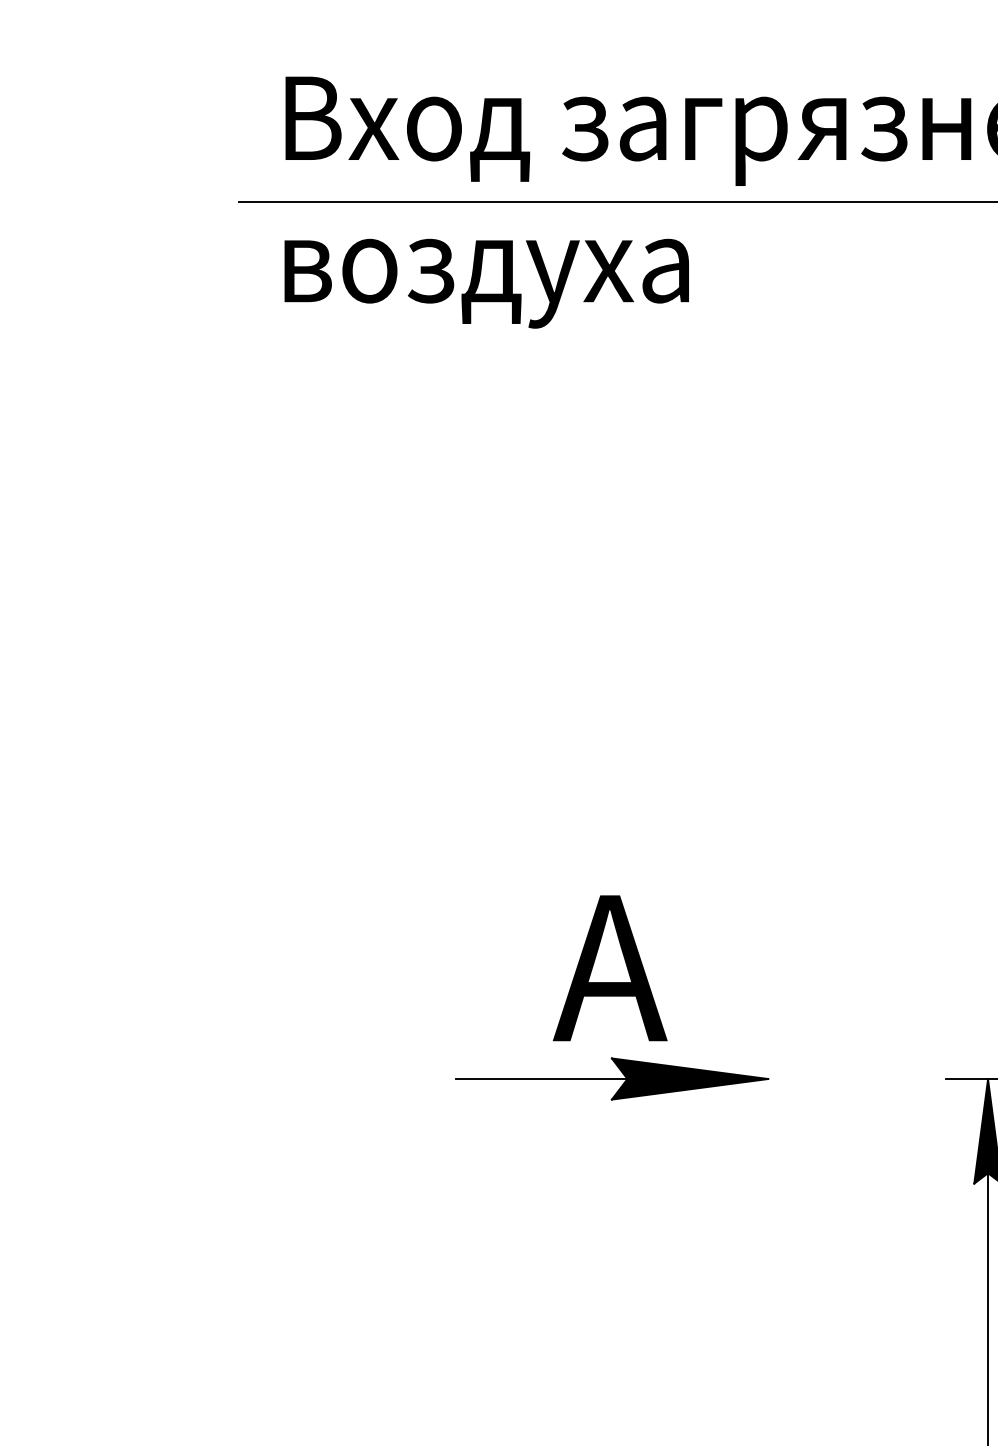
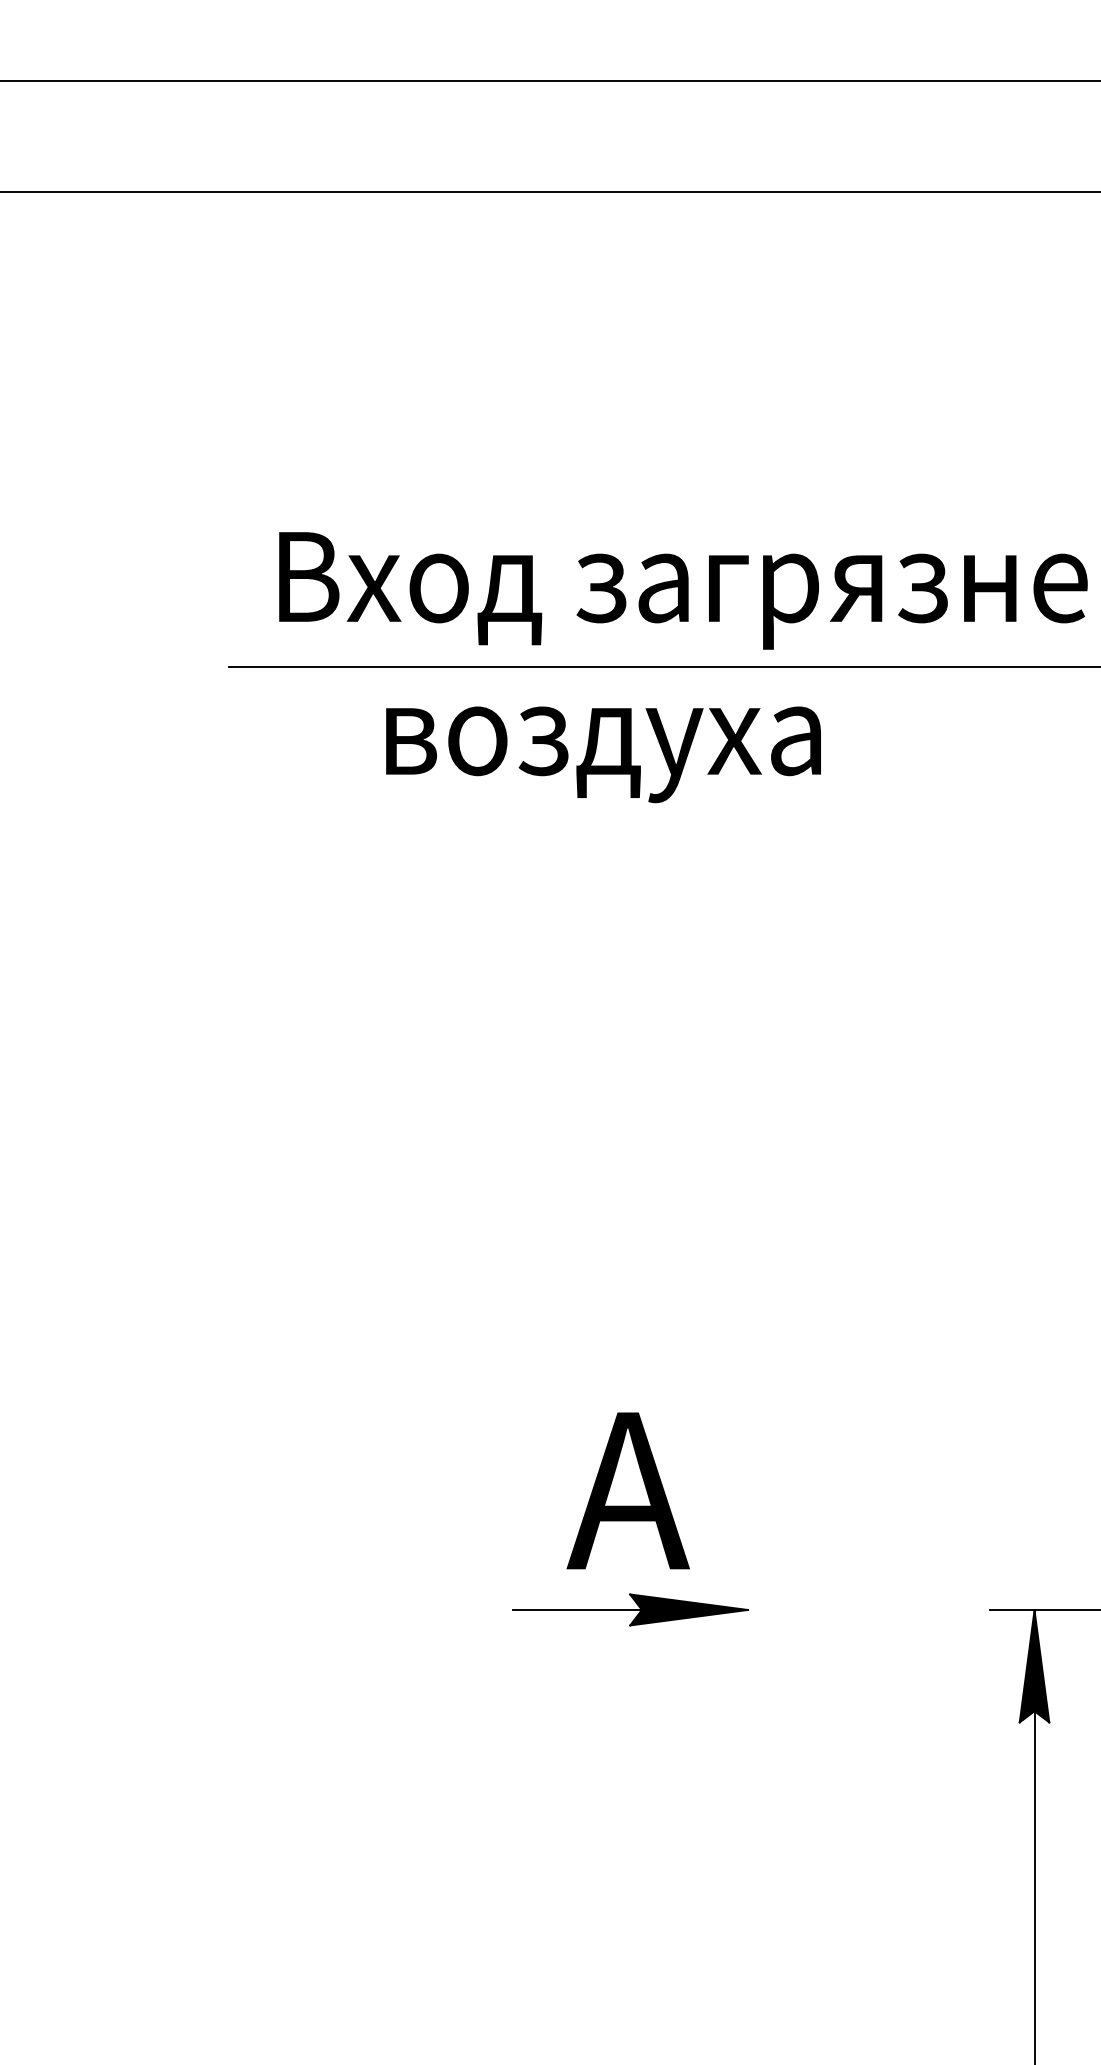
text: (486, 283) -> (603, 754), moved
part: (612, 1078) -> (630, 1609), size x0.7

